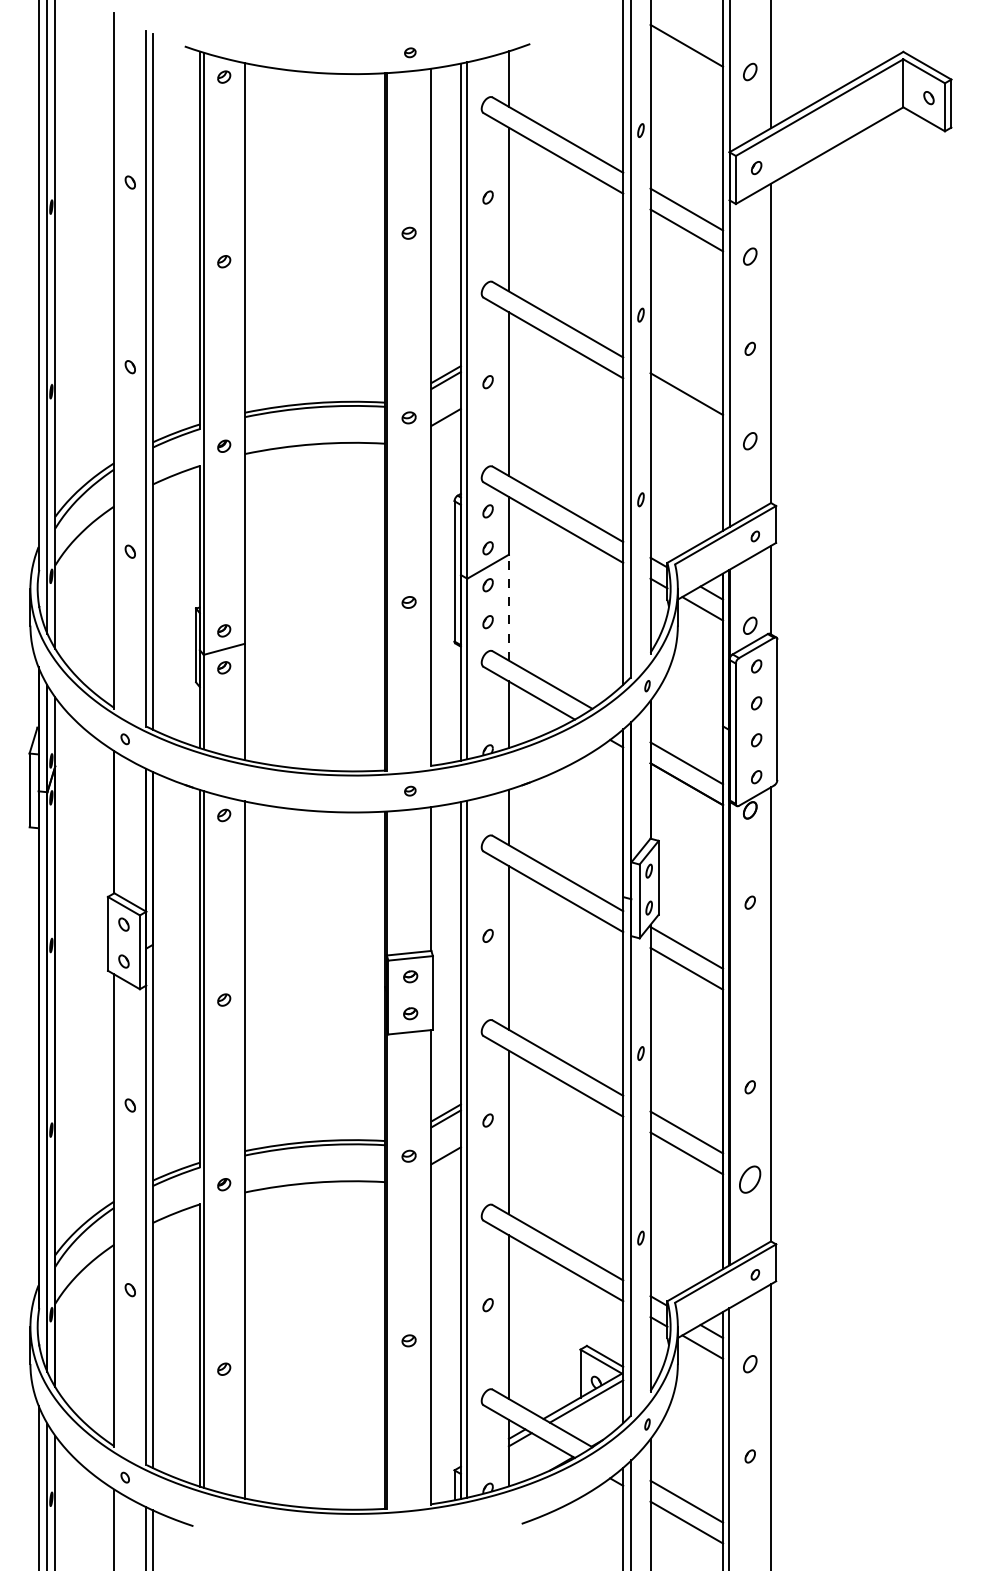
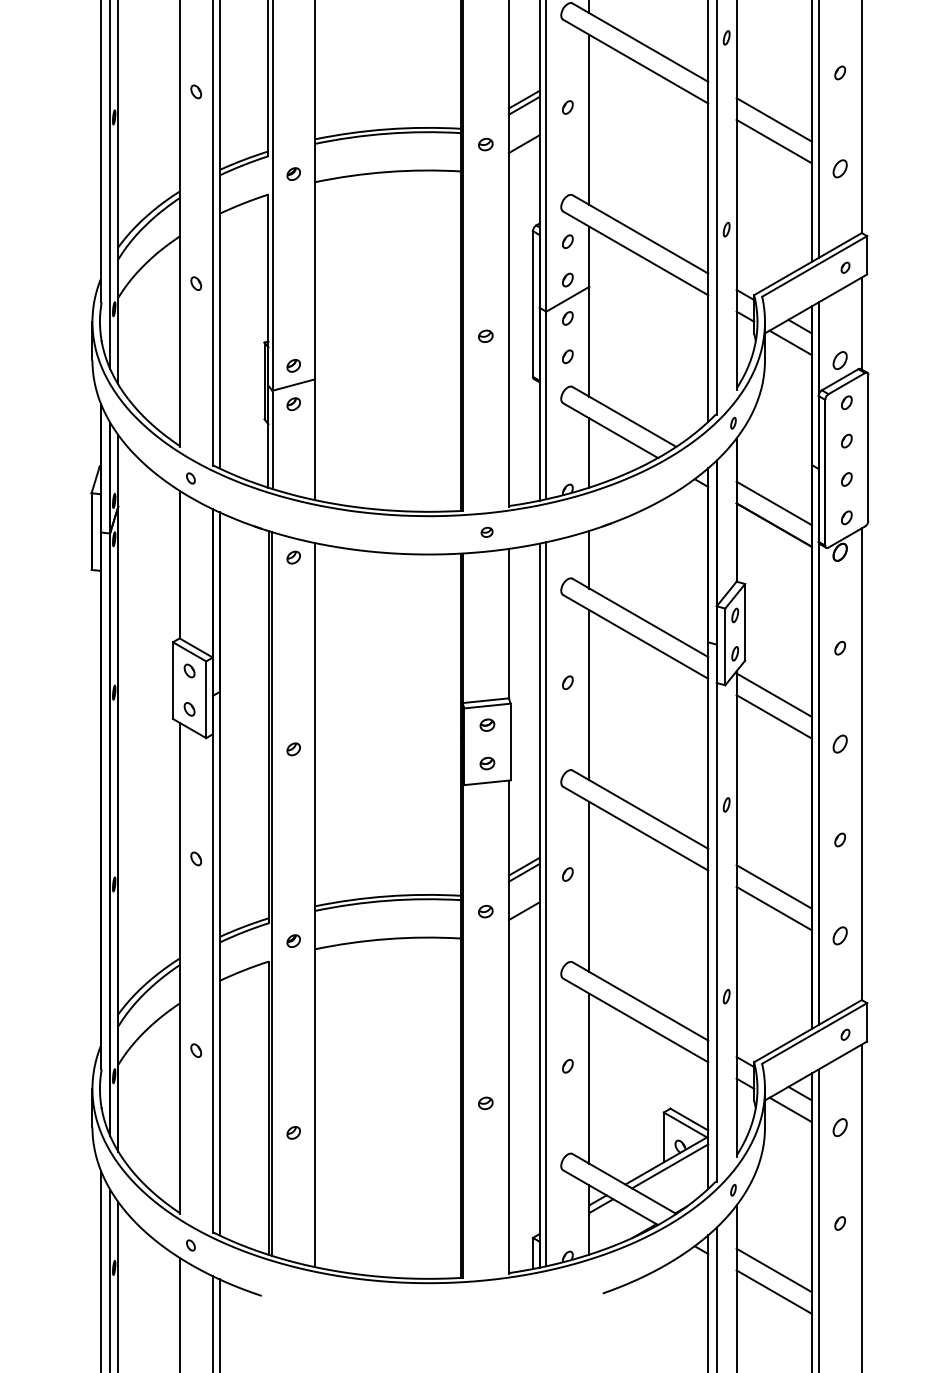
line: (686, 414) -> (773, 141), added
line: (508, 607) -> (589, 341), dashed -> solid
part: (750, 994) -> (840, 743), added
part: (750, 1179) -> (840, 935), size x0.62

